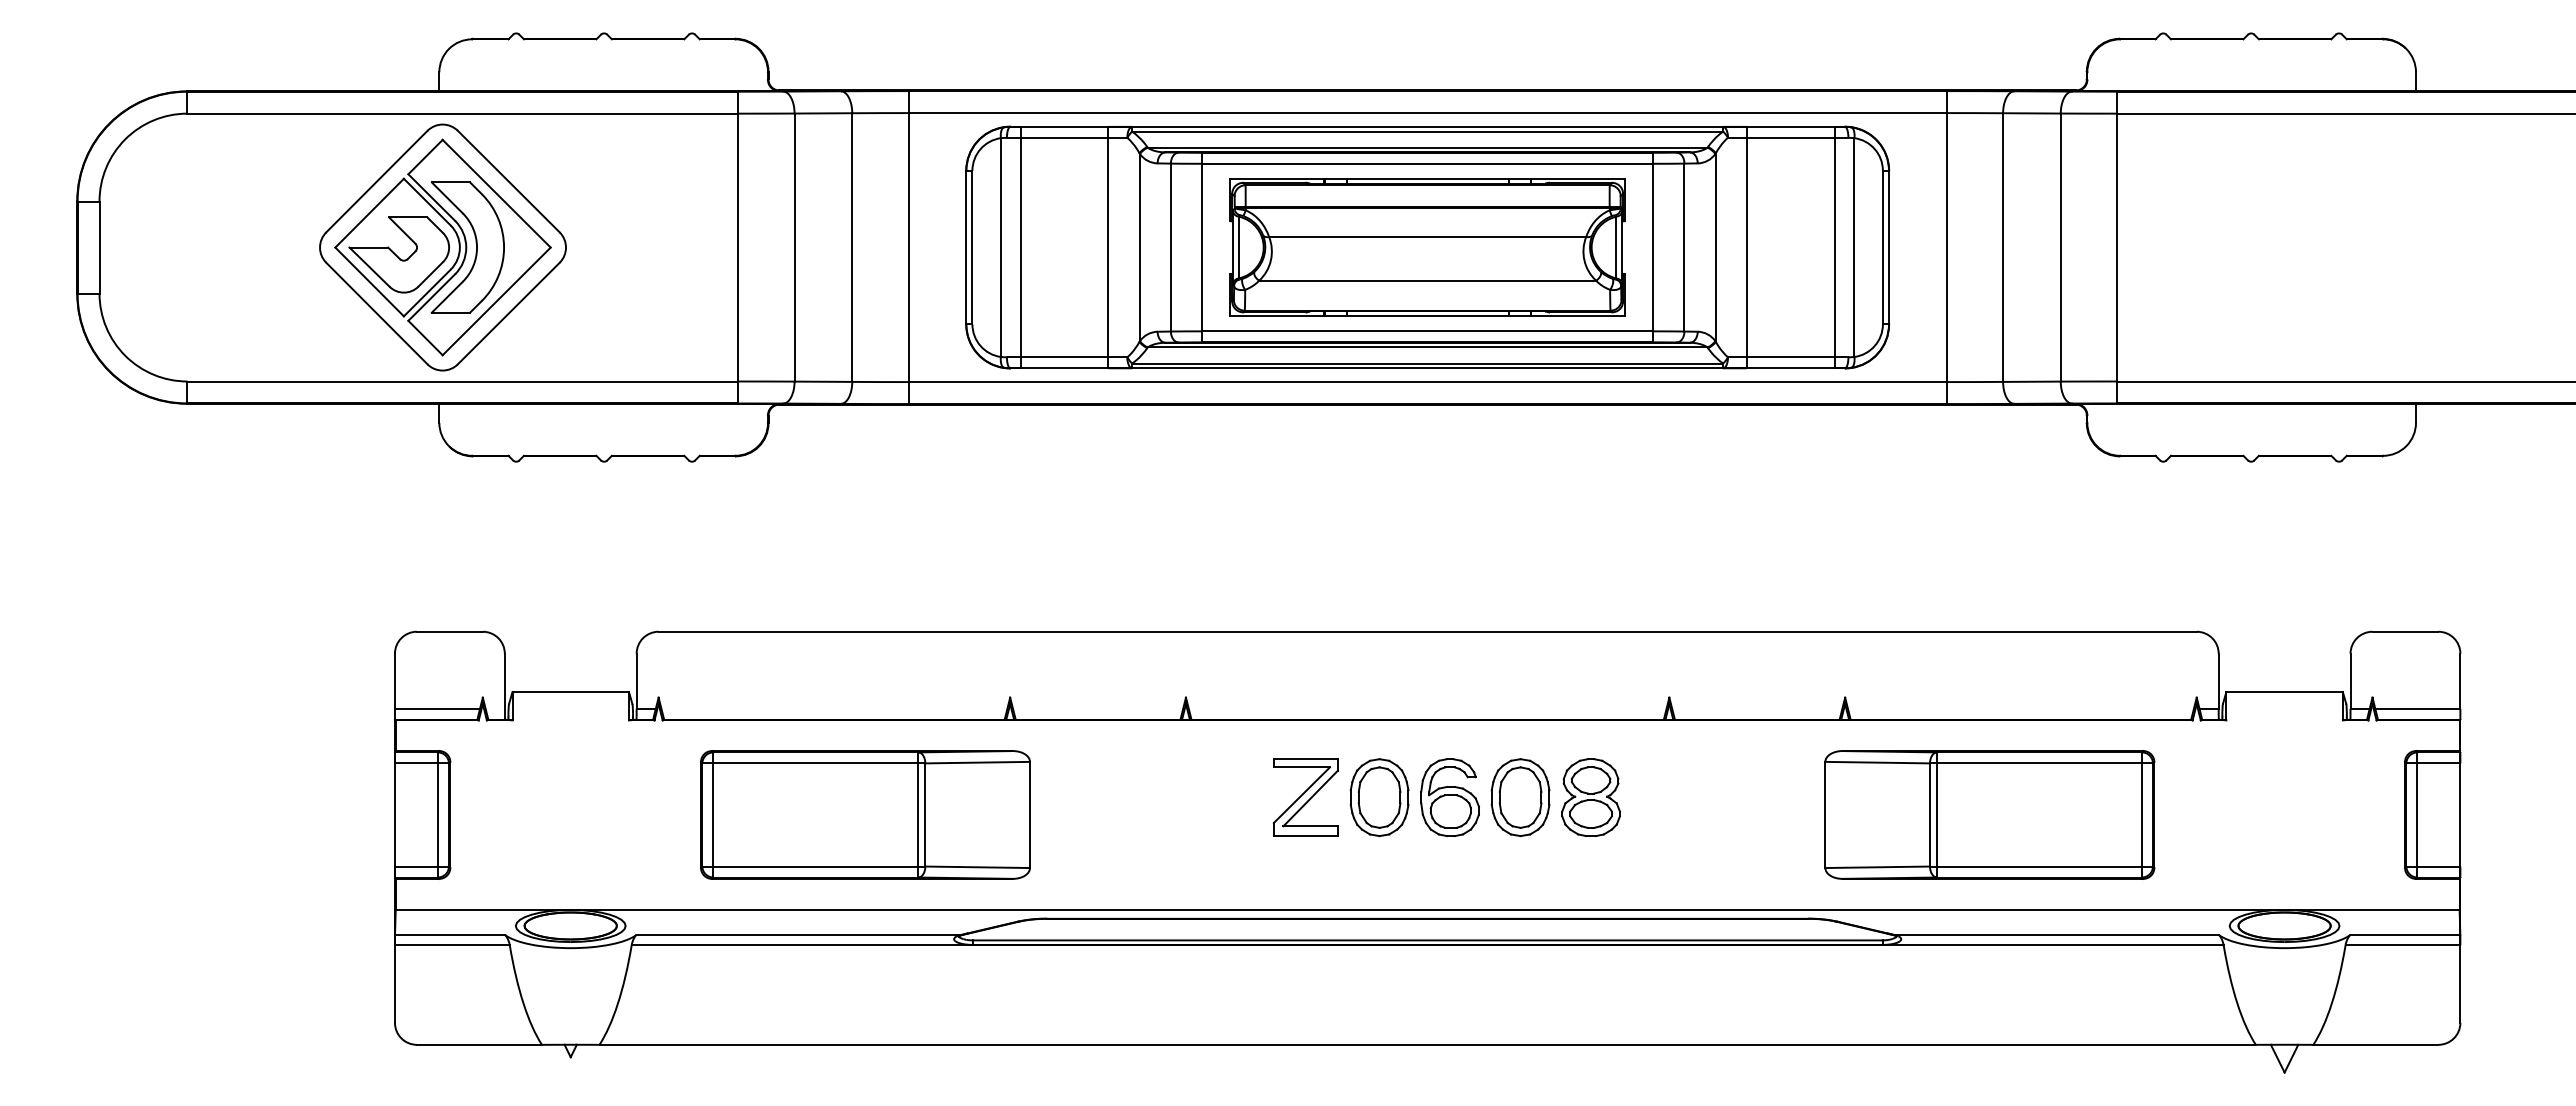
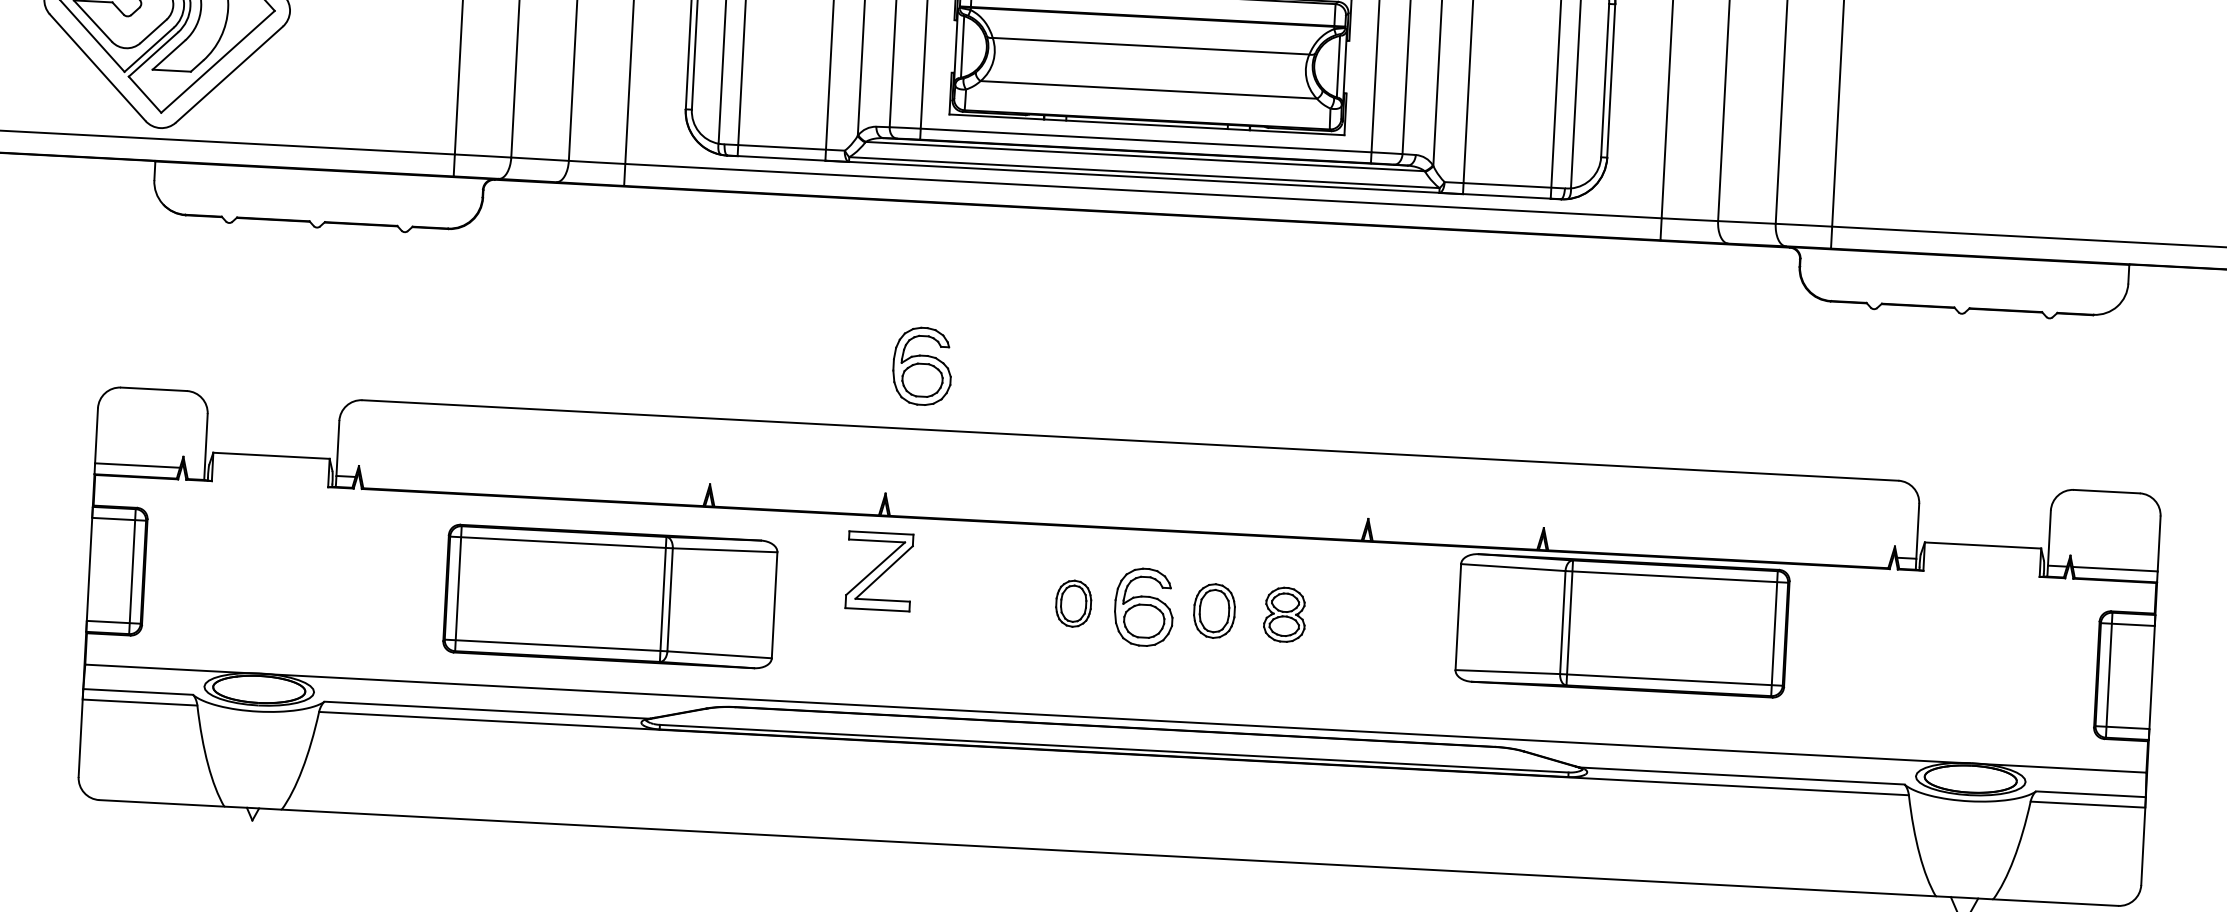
part: (1215, 568) -> (921, 366), added
part: (1305, 797) -> (879, 571), moved
part: (1379, 797) -> (1073, 603), size x0.6
part: (1520, 797) -> (1214, 610), size x0.7
part: (1590, 797) -> (1284, 614), size x0.7
part: (865, 814) -> (610, 596), moved
part: (1989, 814) -> (1622, 625), moved

